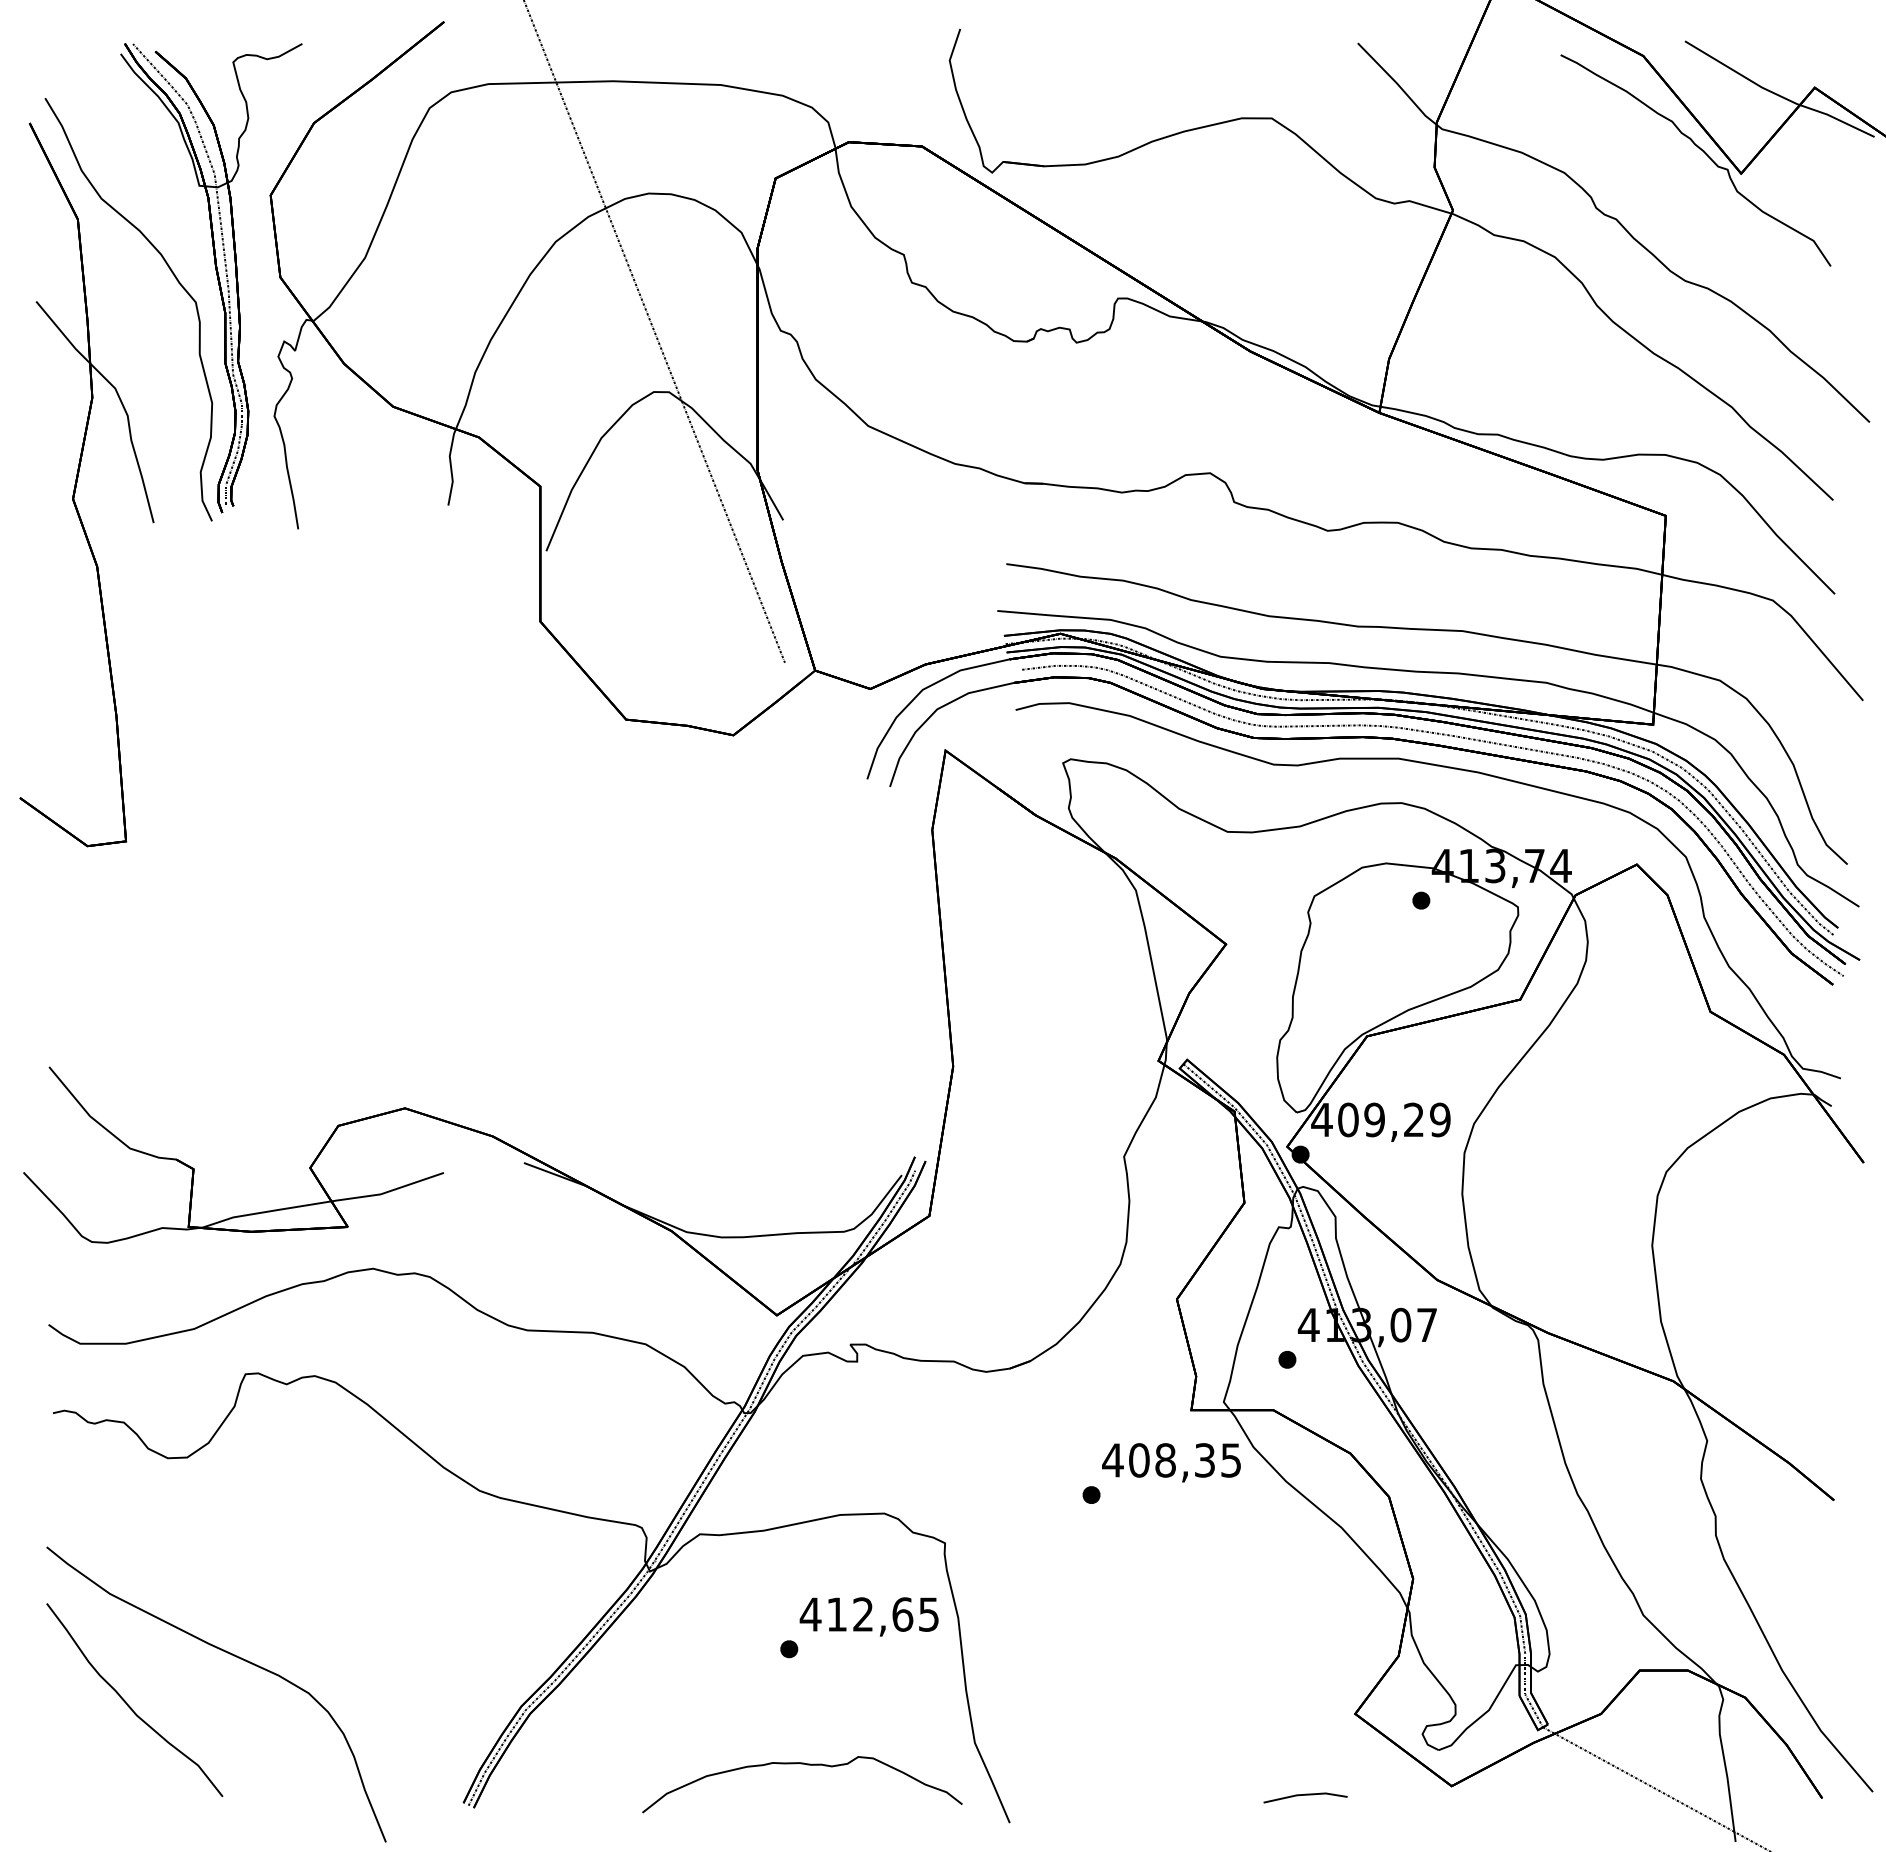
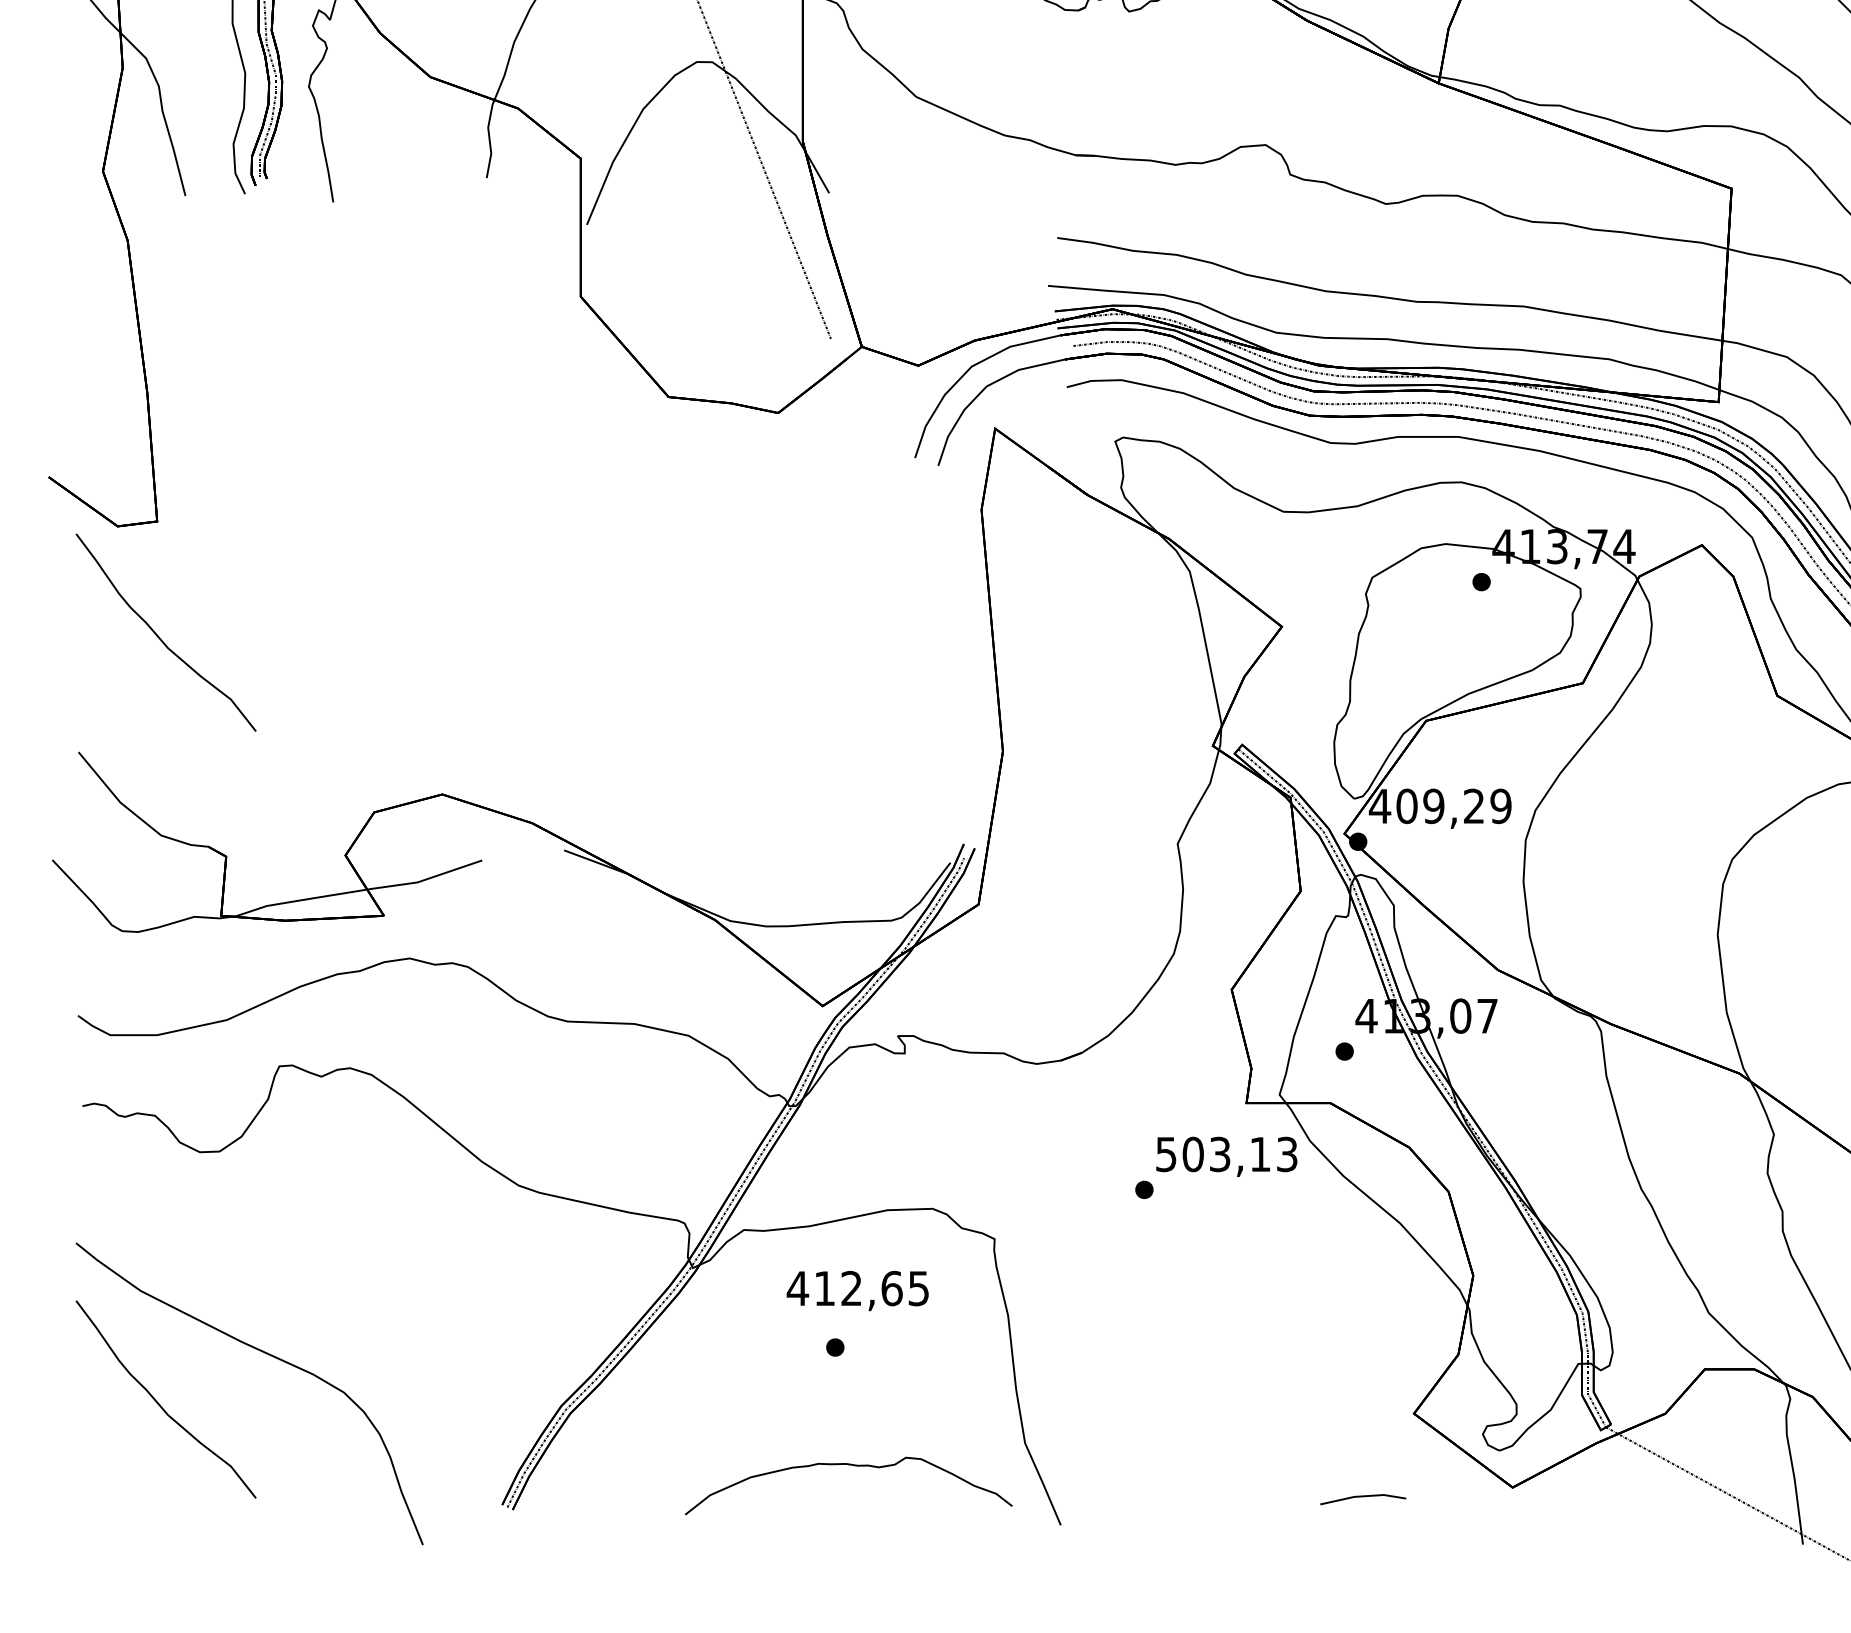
part: (128, 954) -> (159, 637), added
text: (1171, 1460) -> (1226, 1154), 408,35 -> 503,13
text: (868, 1616) -> (857, 1290), moved

